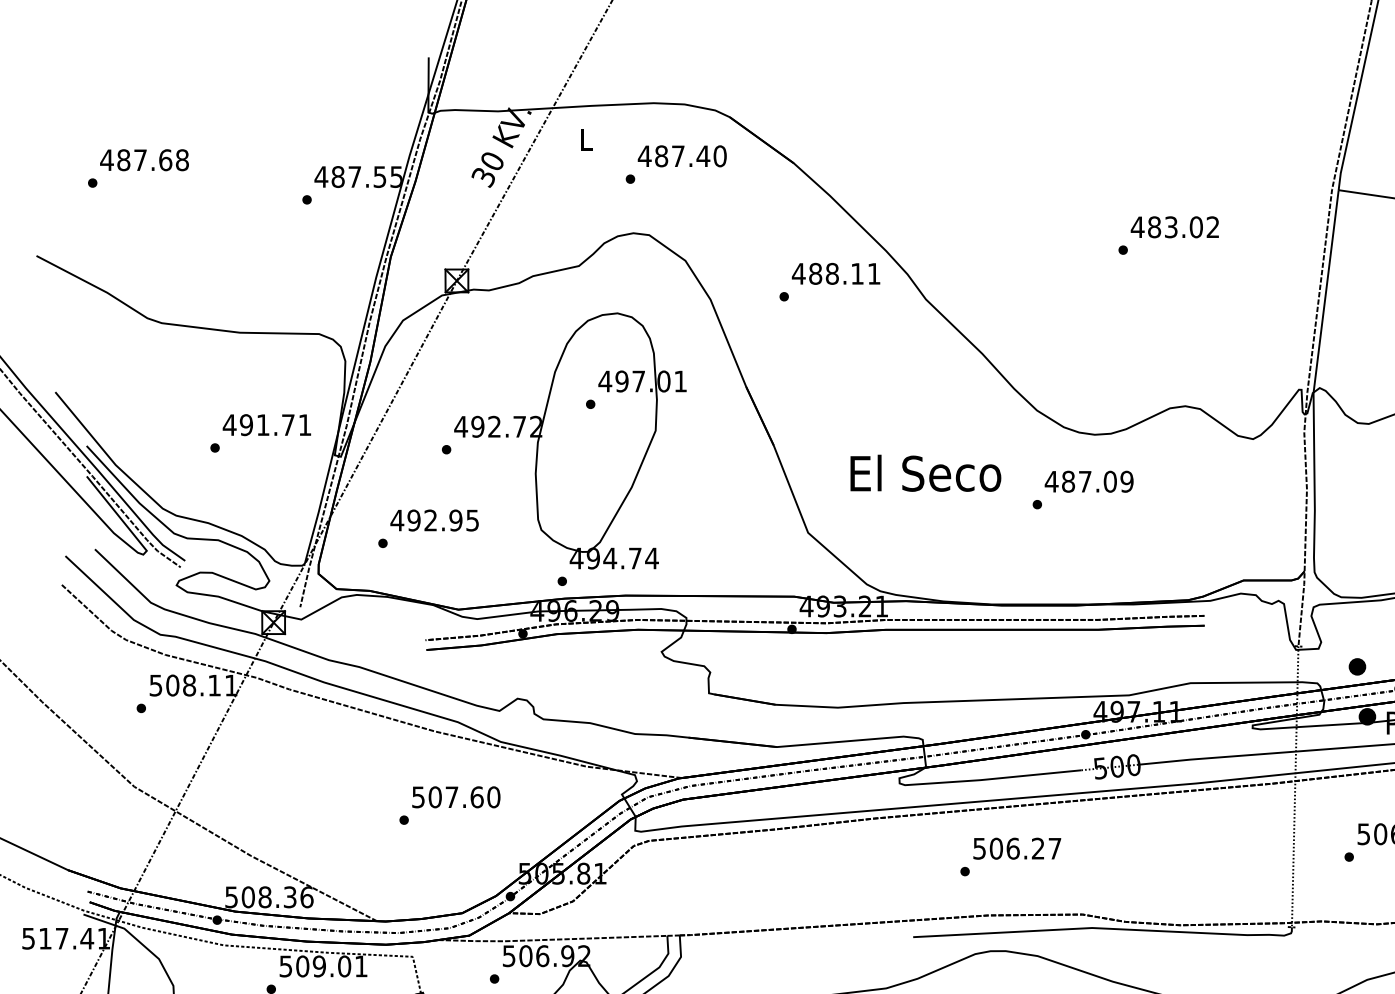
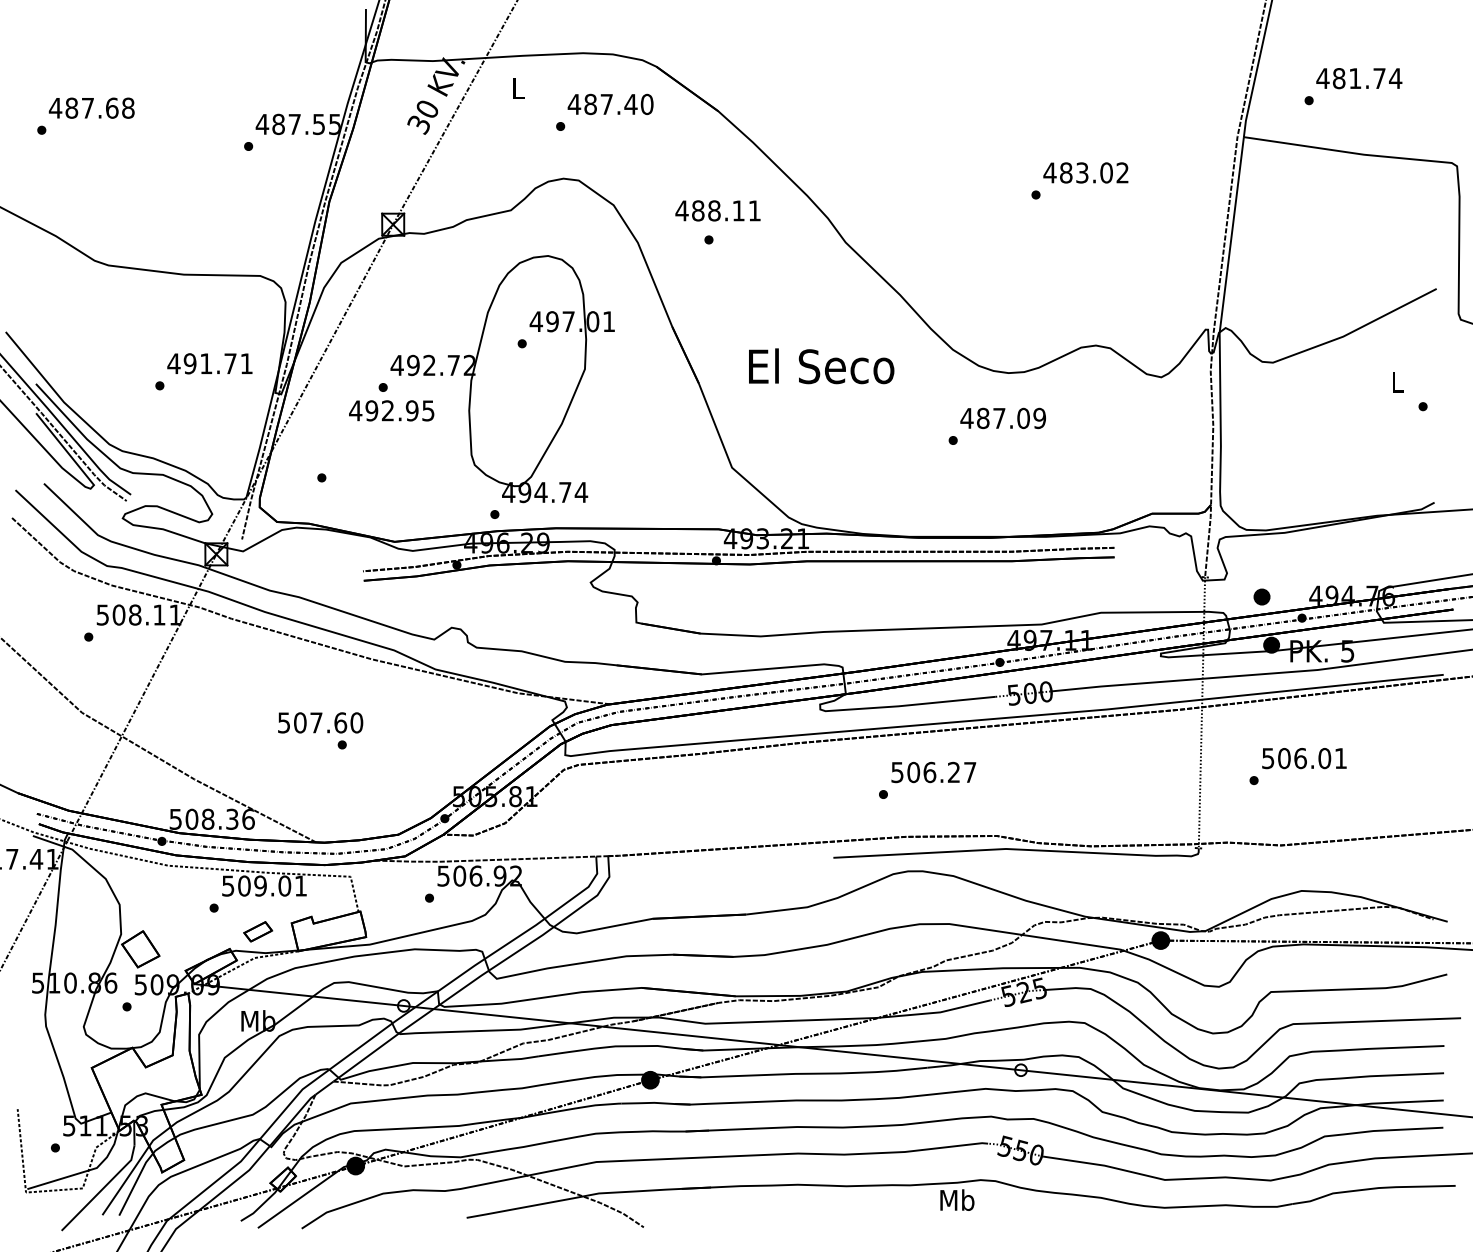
text: (835, 273) -> (717, 210), moved
text: (925, 473) -> (821, 366), moved
text: (434, 520) -> (391, 410), moved
text: (456, 796) -> (320, 722), moved

